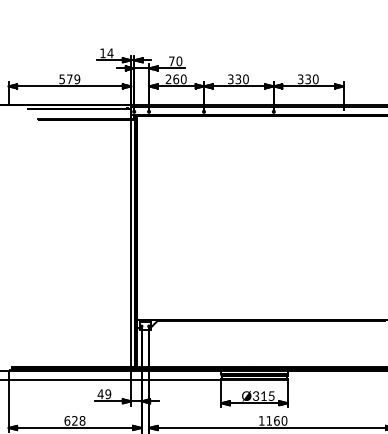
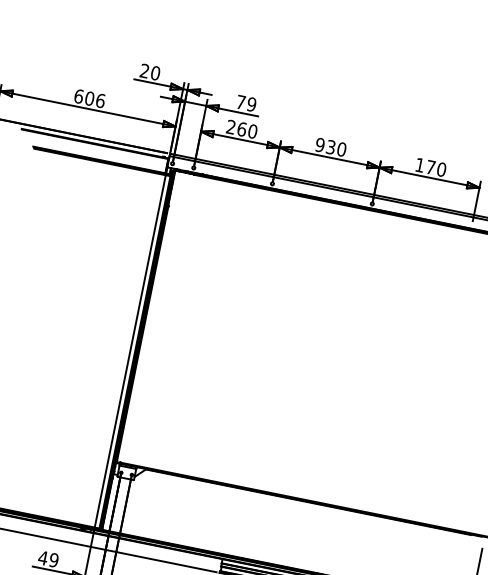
text: (106, 53) -> (149, 72), 14 -> 20
text: (179, 61) -> (251, 104), 70 -> 79
text: (69, 79) -> (89, 98), 579 -> 606
text: (230, 79) -> (319, 145), 330 -> 930
text: (303, 79) -> (424, 166), 330 -> 170

